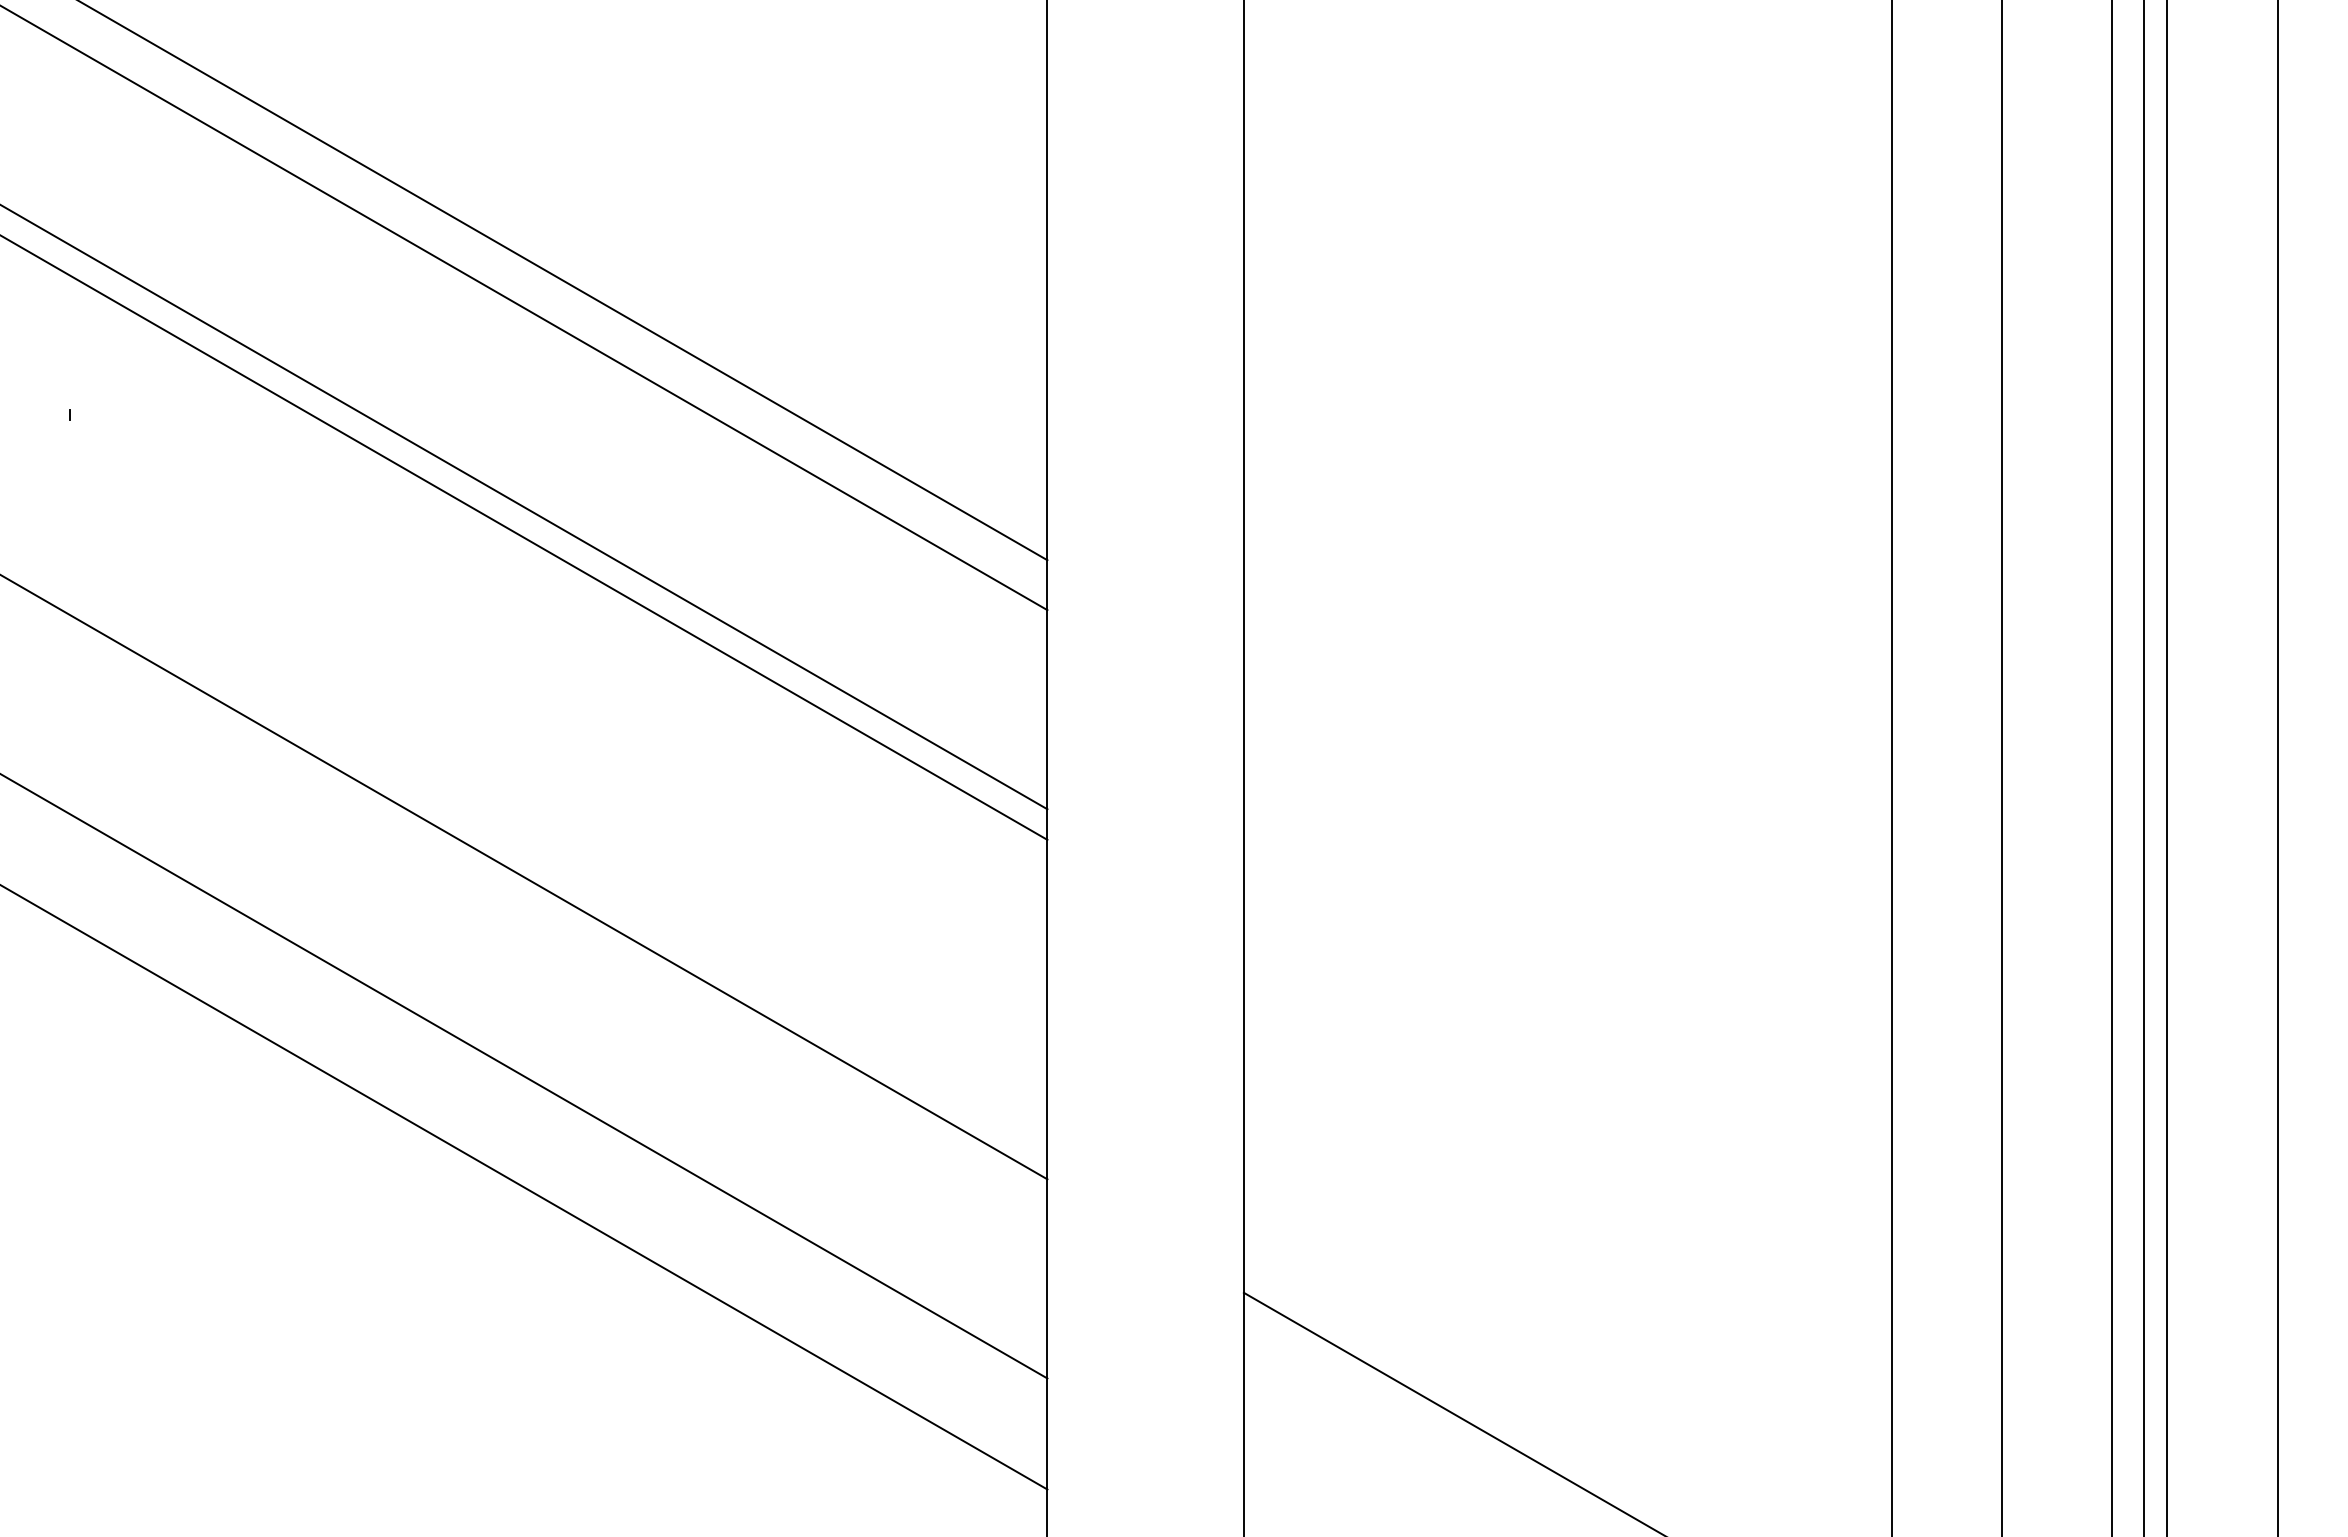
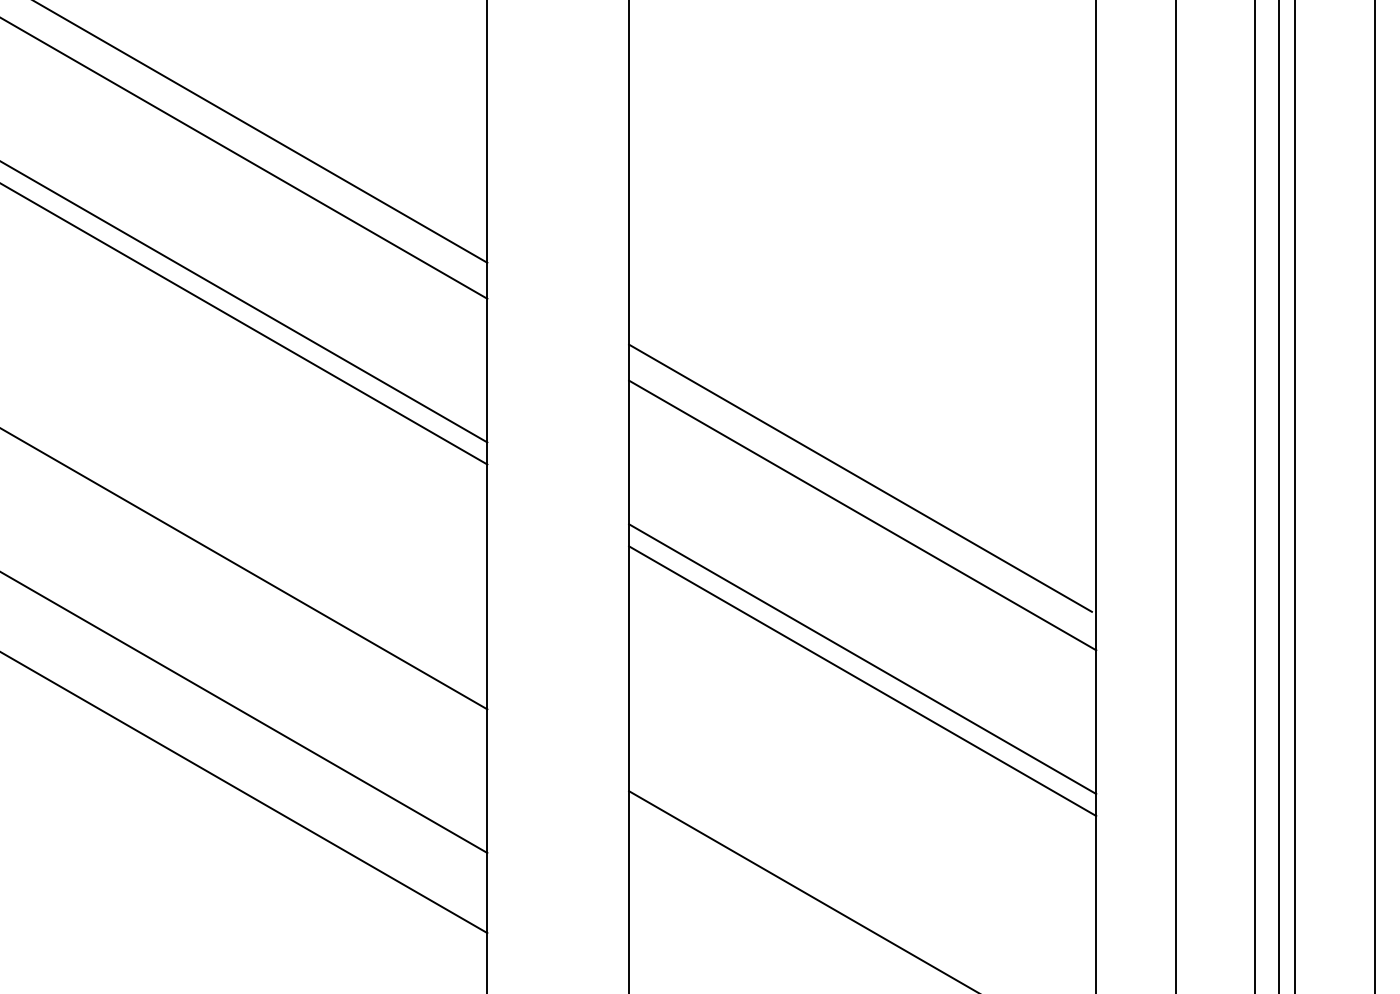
line: (1564, 858) -> (860, 477), added
line: (1567, 910) -> (862, 515), added
line: (1567, 1109) -> (862, 658), added
line: (1567, 1140) -> (862, 681), added

